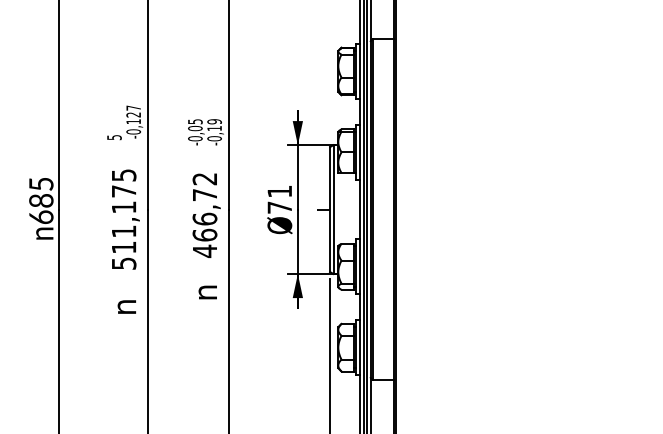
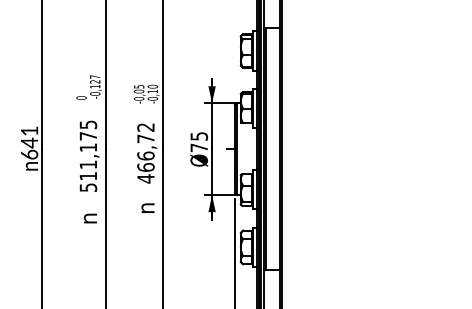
text: (214, 121) -> (152, 86), -0,19 -> -0,10
text: (114, 136) -> (81, 97), 5 -> 0
text: (280, 191) -> (199, 136), Ø71 -> Ø75
text: (41, 193) -> (29, 137), 685 -> 641

